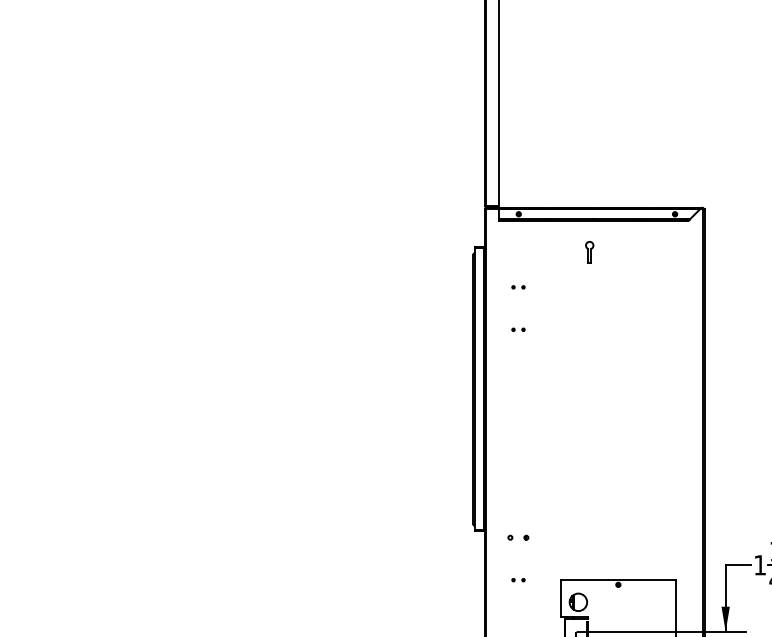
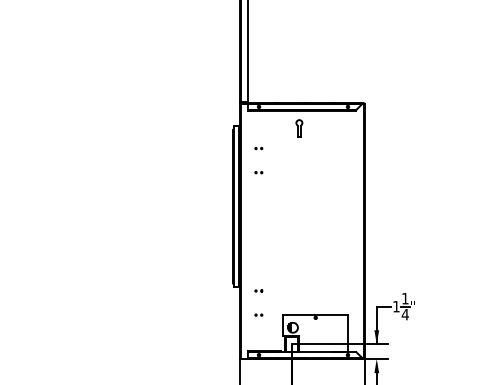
part: (589, 252) -> (299, 128), size x1.43
part: (517, 536) -> (258, 290), size x0.62

